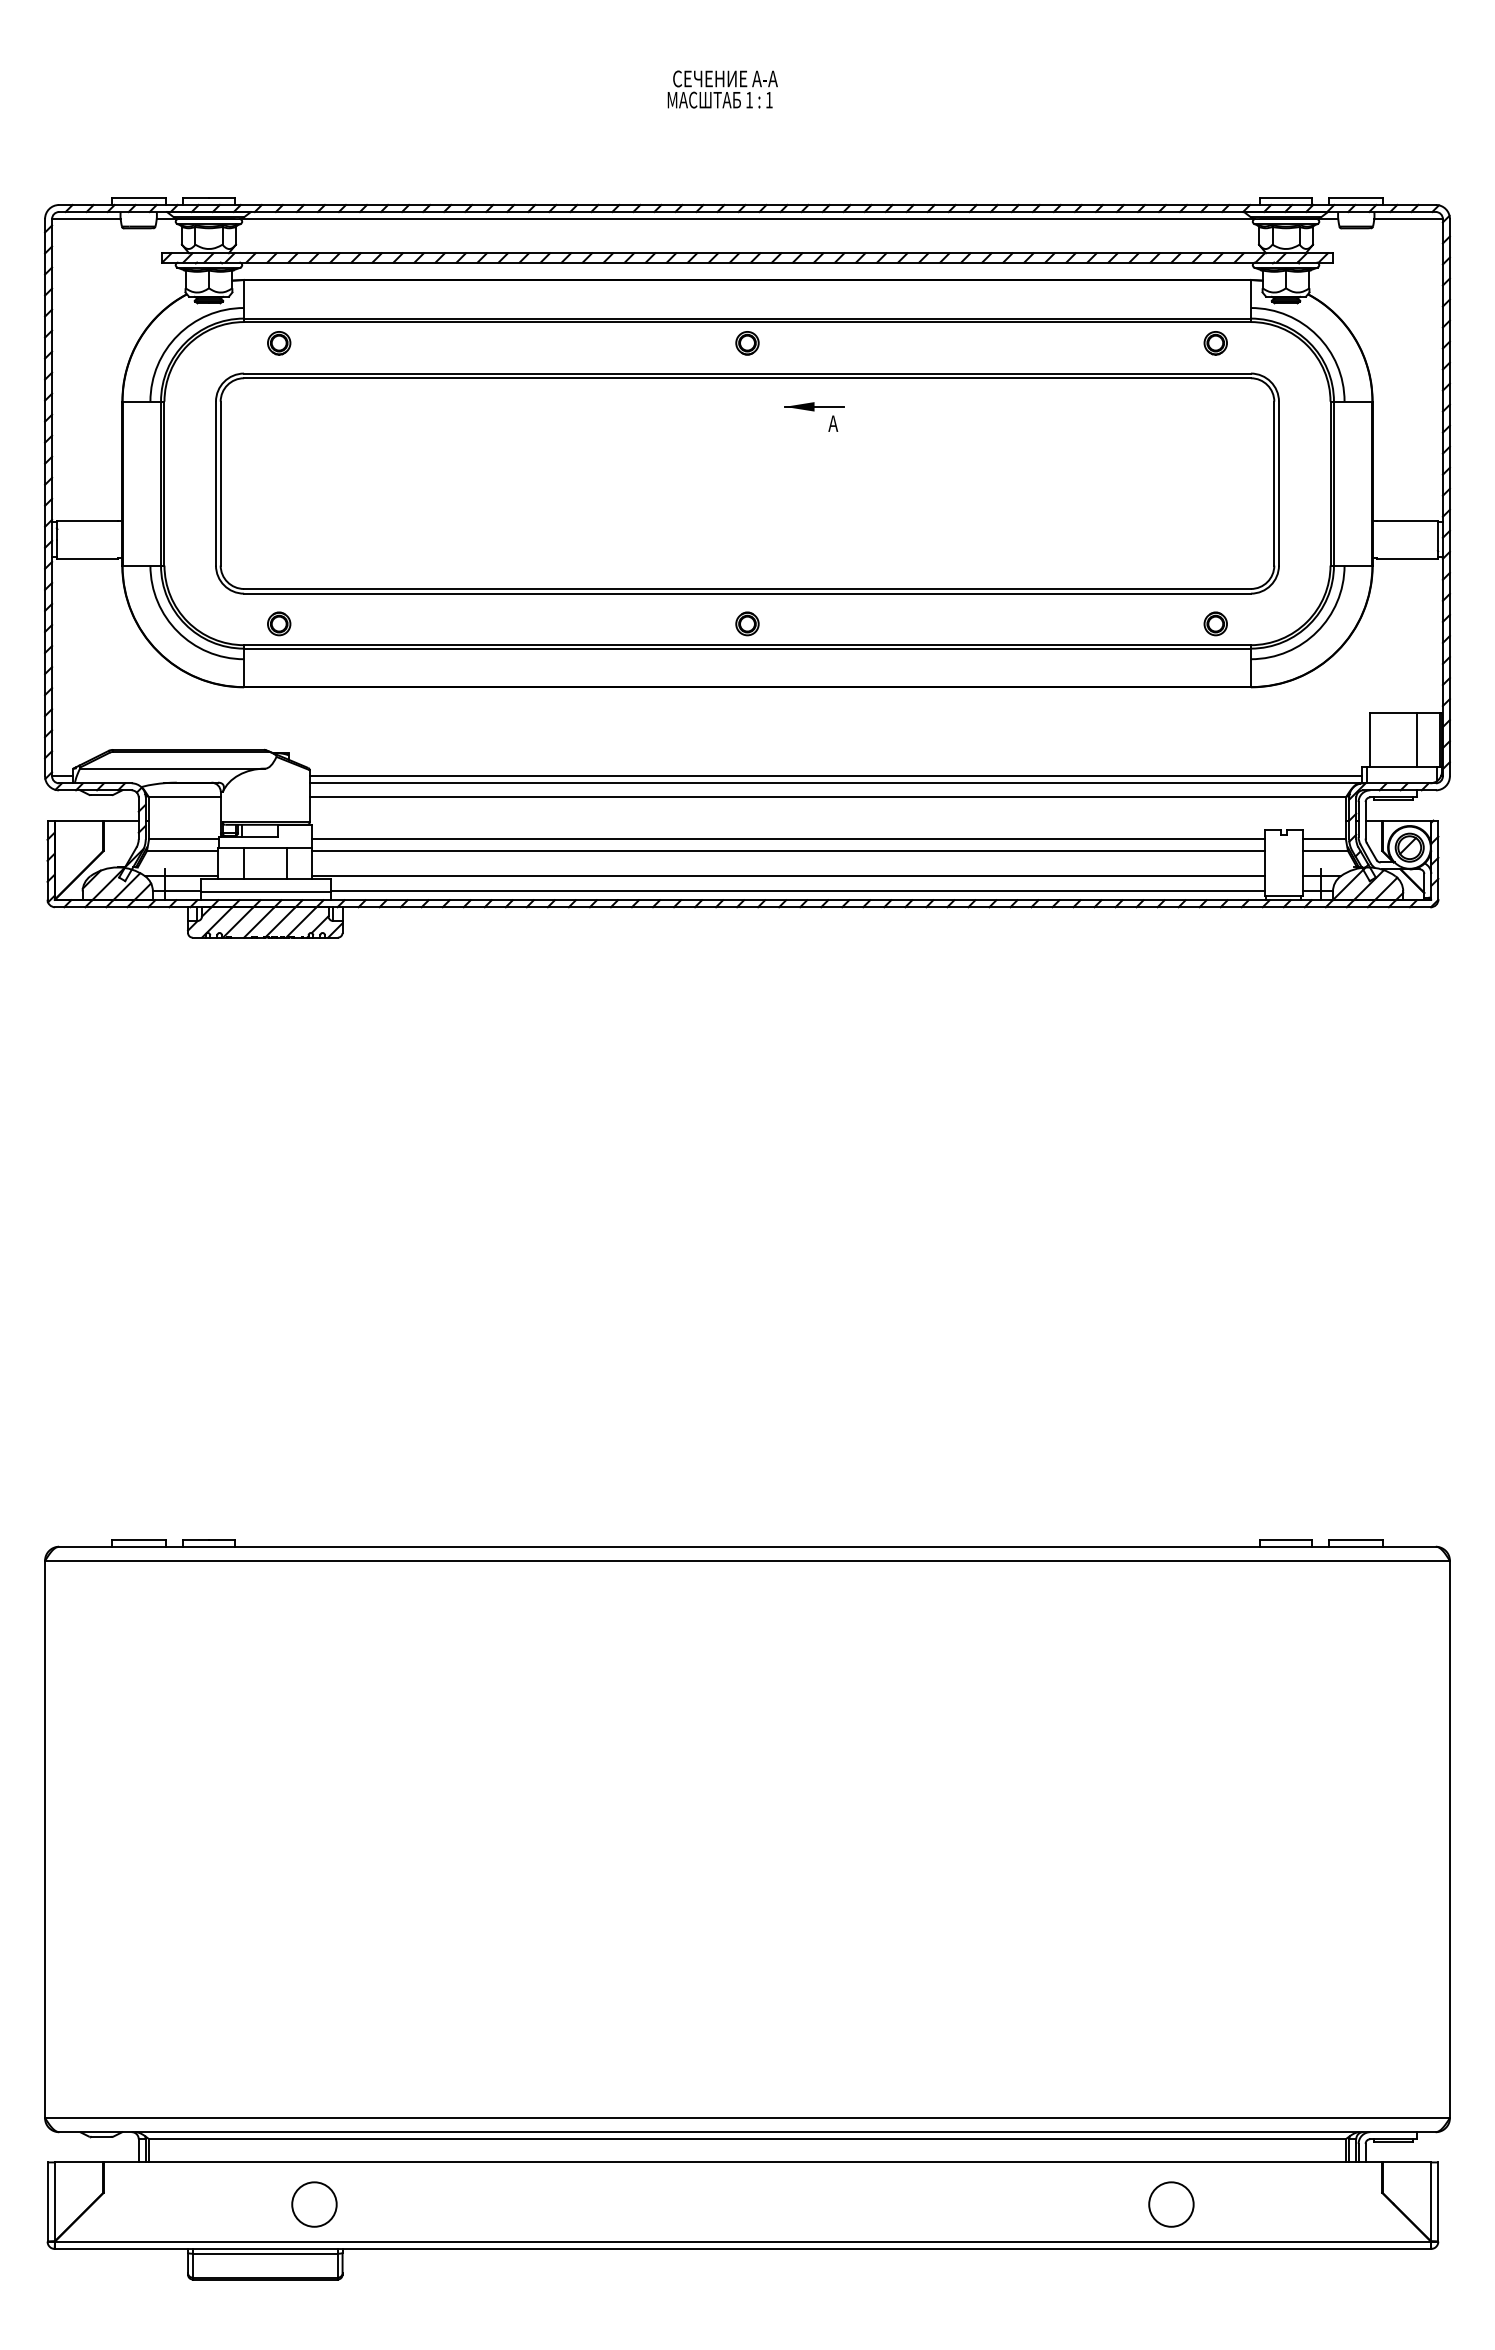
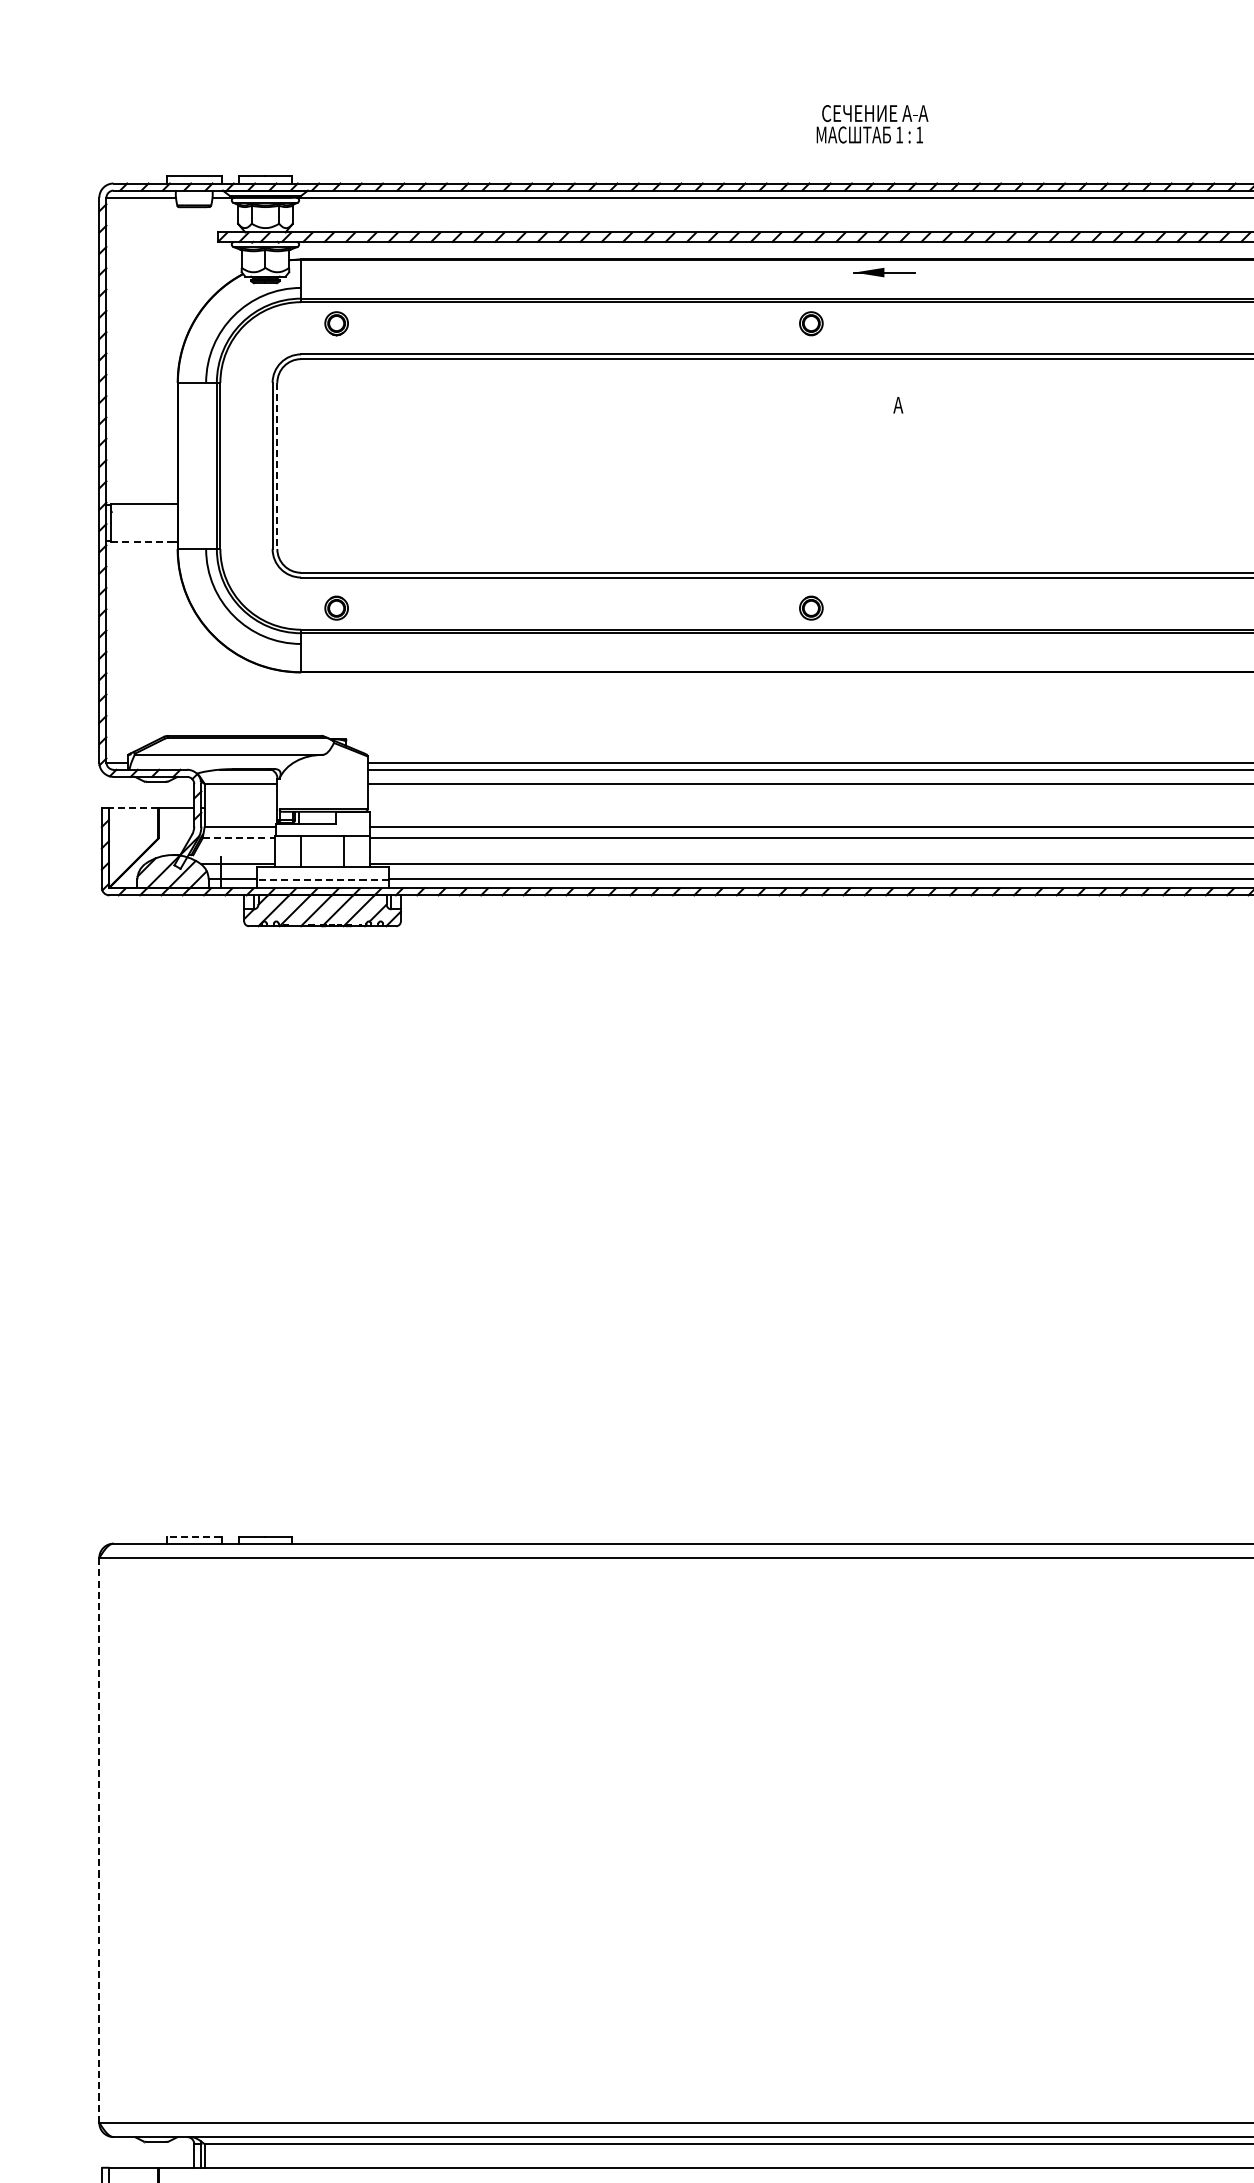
text: (722, 89) -> (872, 124), moved
part: (814, 406) -> (884, 272), moved
line: (220, 483) -> (277, 465), solid -> dashed
line: (87, 558) -> (142, 541), solid -> dashed
line: (78, 820) -> (133, 807), solid -> dashed
line: (182, 851) -> (238, 838), solid -> dashed
line: (265, 891) -> (322, 879), solid -> dashed
line: (138, 1539) -> (194, 1536), solid -> dashed
line: (45, 1839) -> (99, 1840), solid -> dashed

